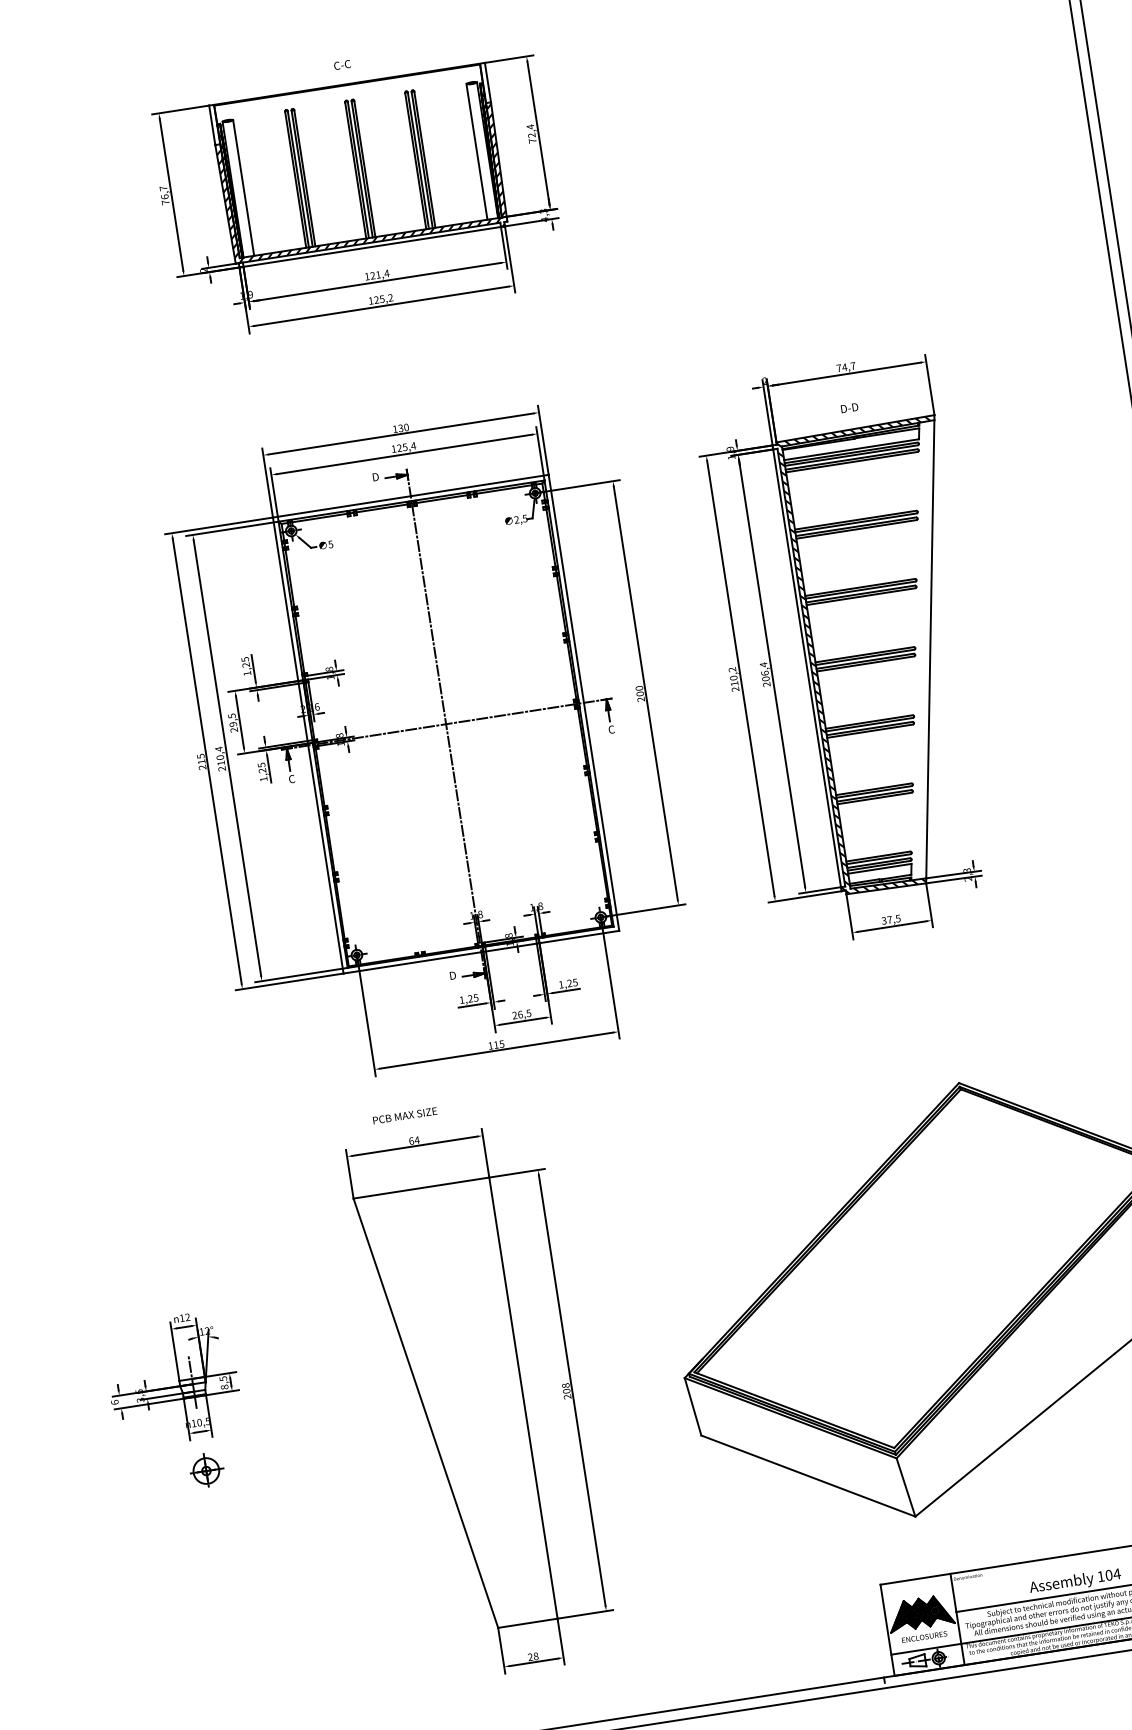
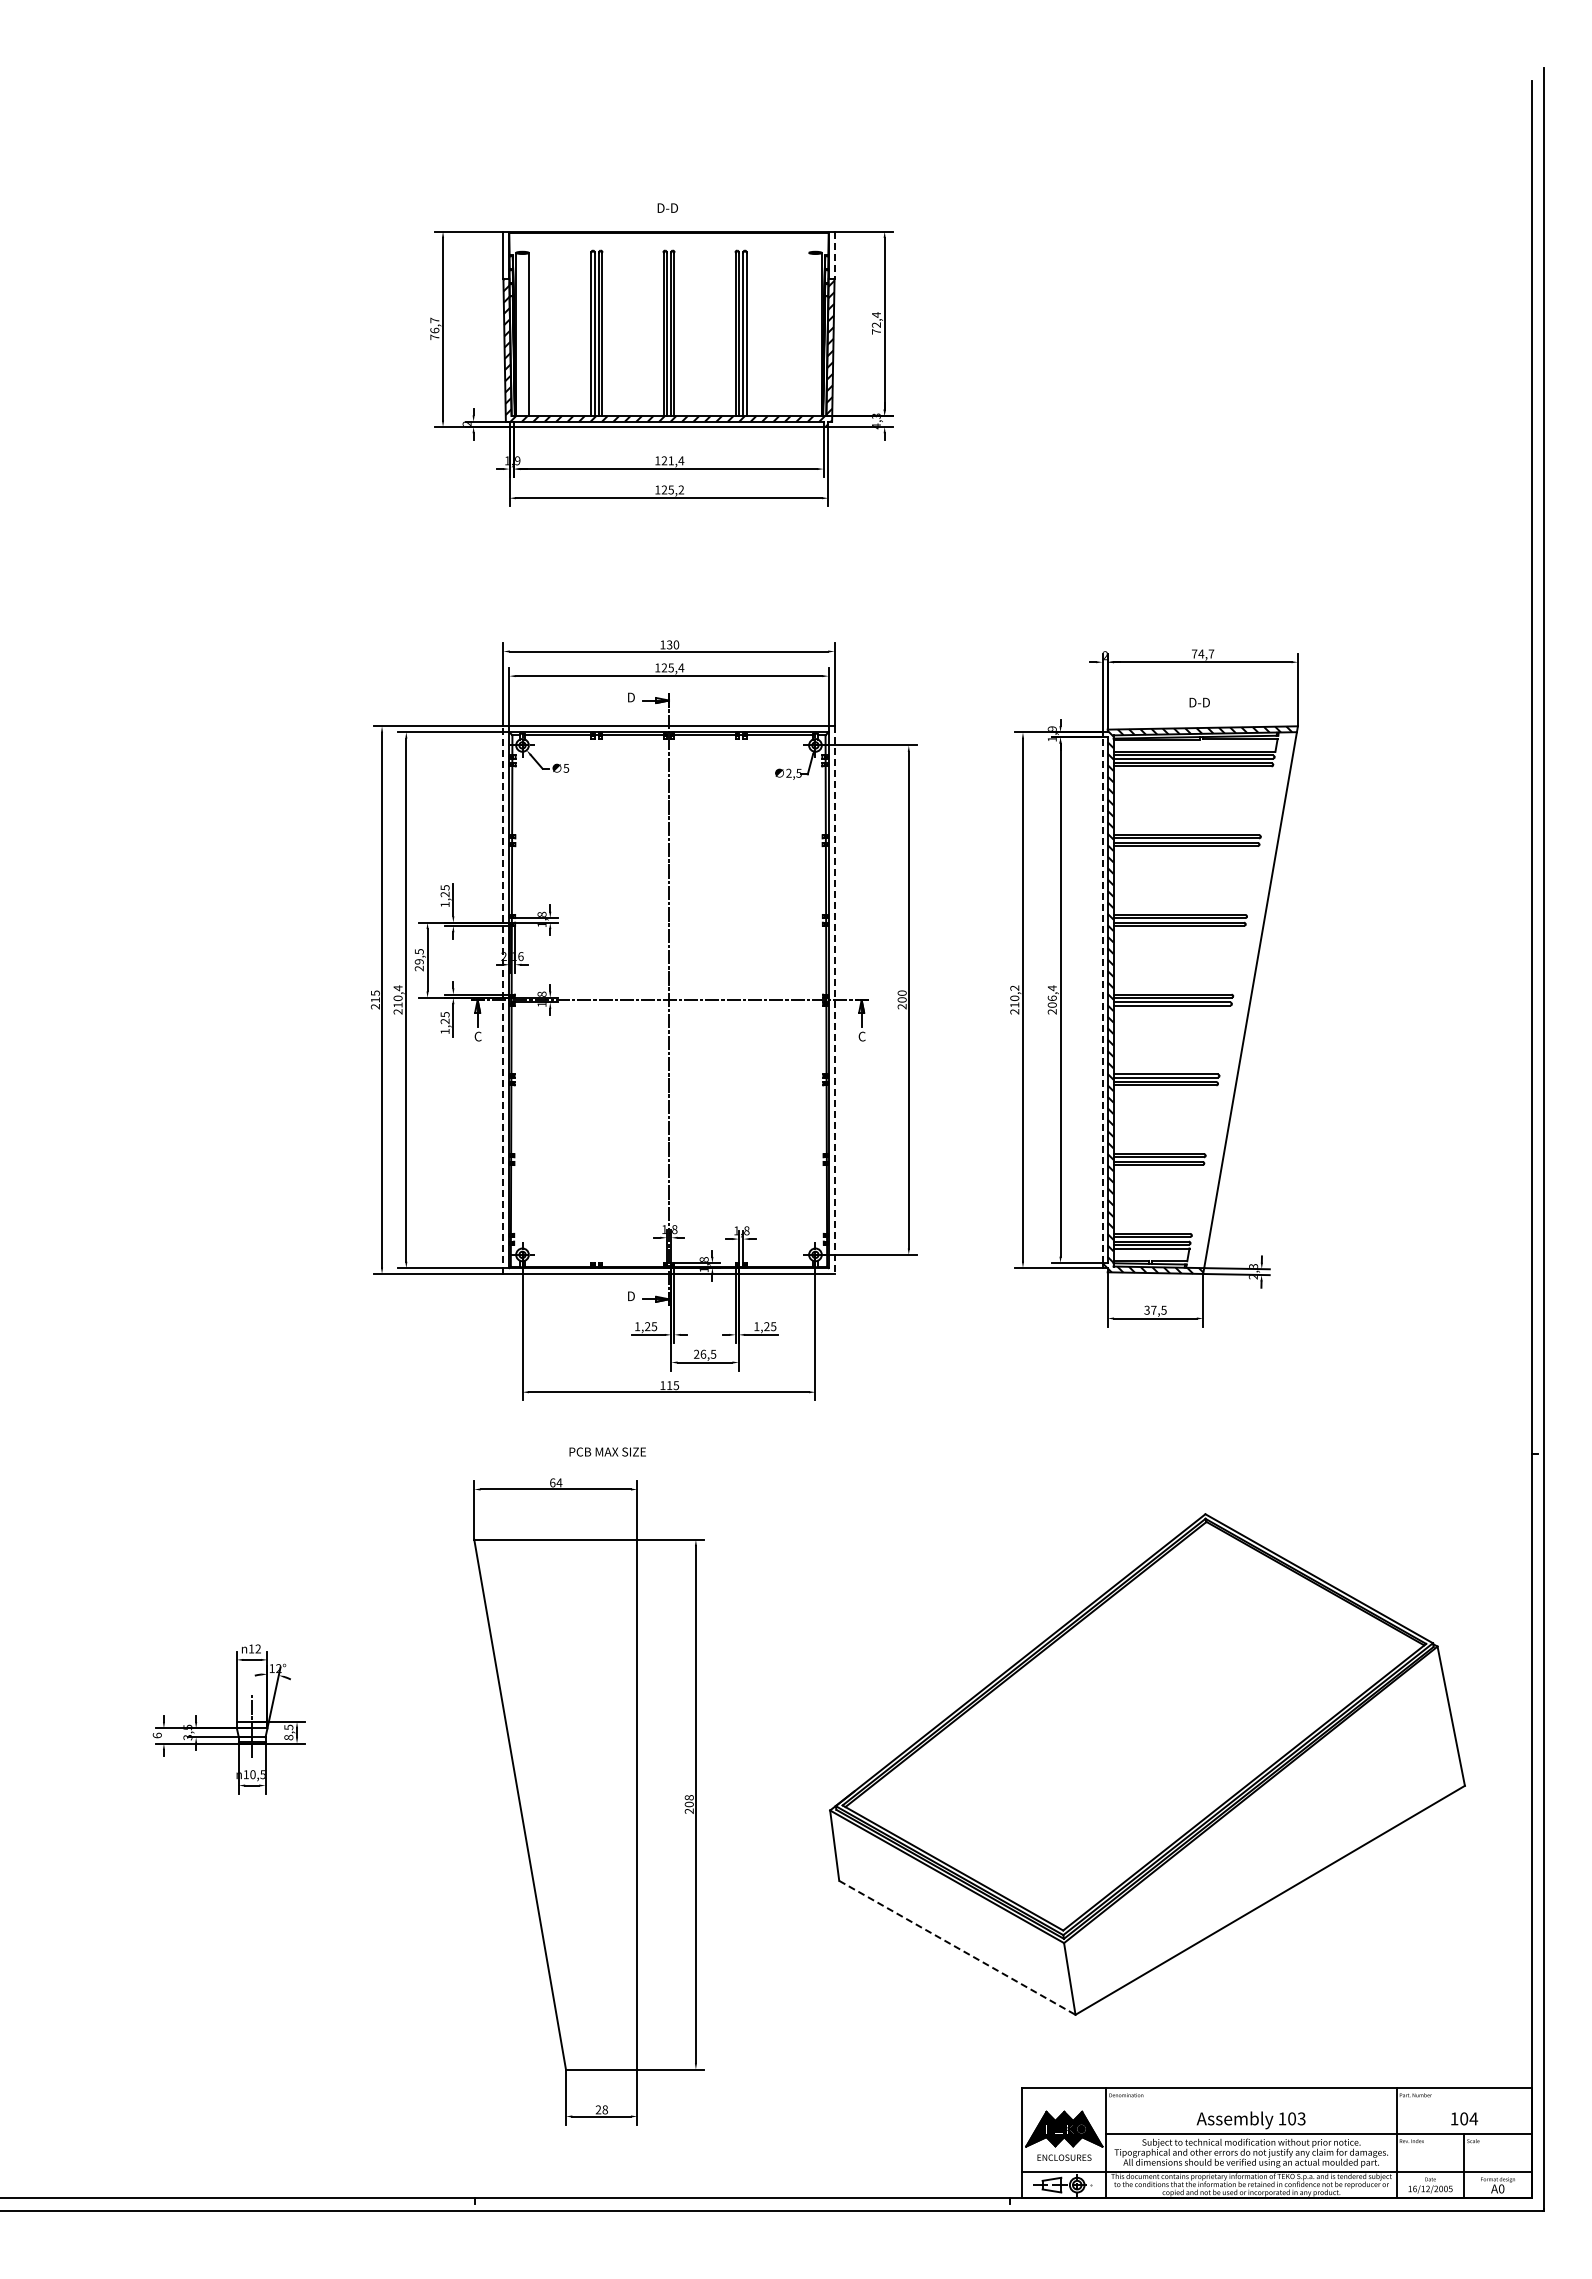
text: (342, 64) -> (667, 207), C-C -> D-D
line: (487, 82) -> (834, 255), solid -> dashed
line: (477, 151) -> (809, 333), removed
line: (807, 668) -> (1102, 1000), solid -> dashed
line: (583, 703) -> (834, 1000), solid -> dashed
line: (308, 745) -> (503, 1000), solid -> dashed
text: (404, 1115) -> (607, 1451), moved
part: (206, 1470) -> (252, 1831), removed
line: (808, 1475) -> (957, 1947), solid -> dashed
text: (1116, 1573) -> (1301, 2118), 104 -> 103

